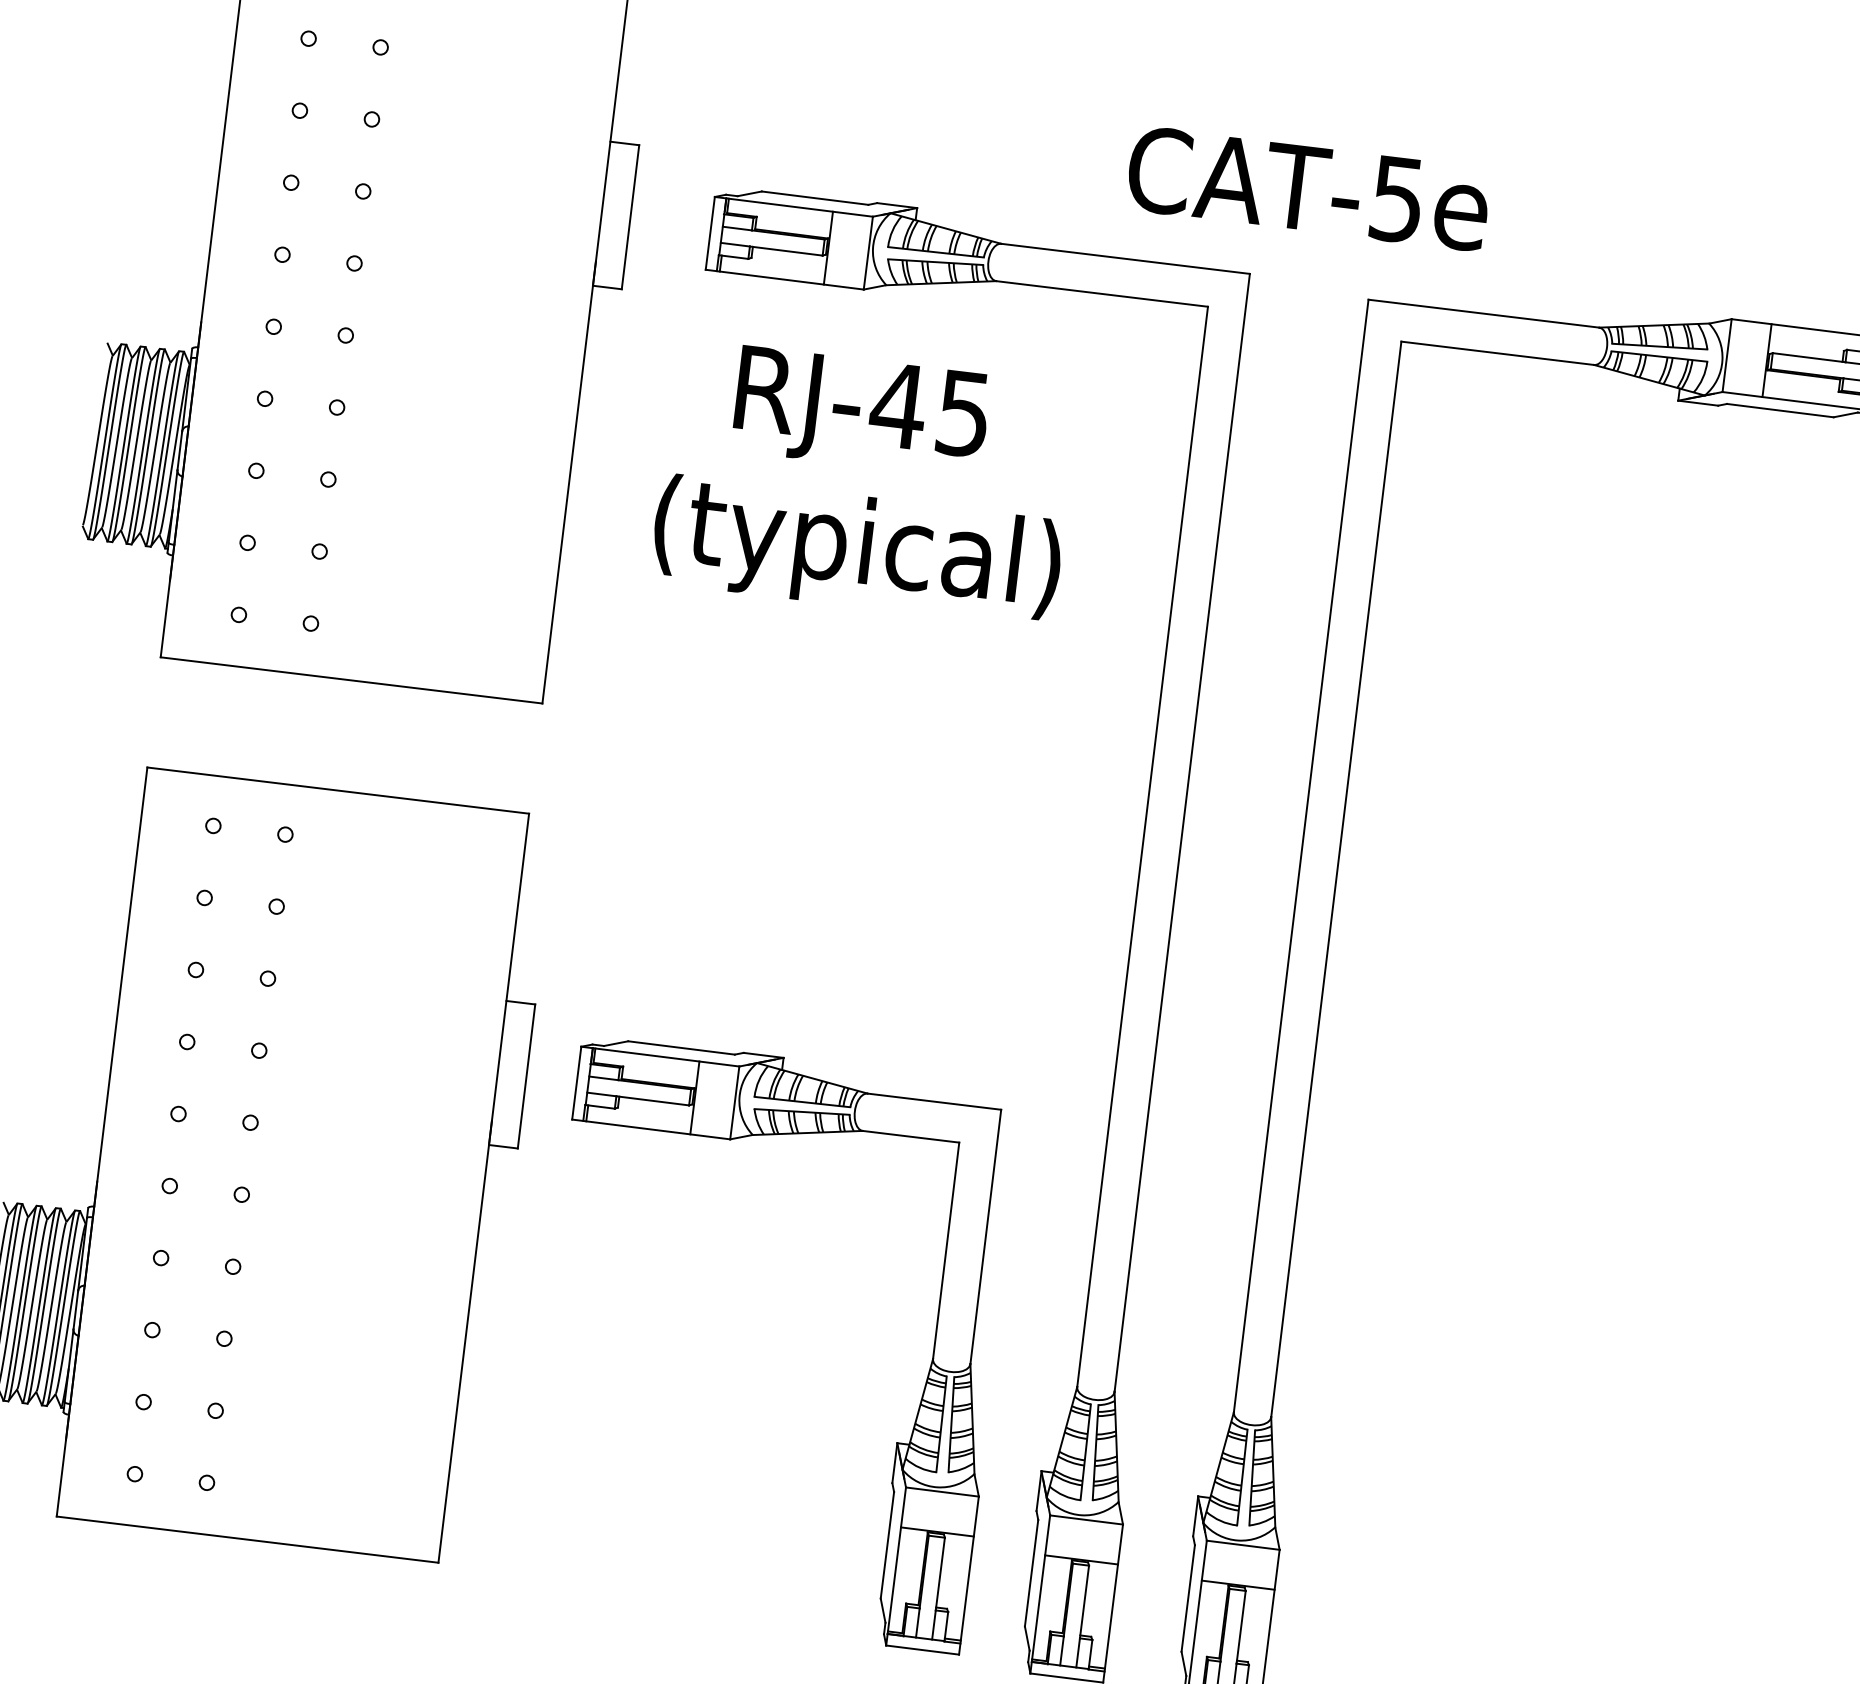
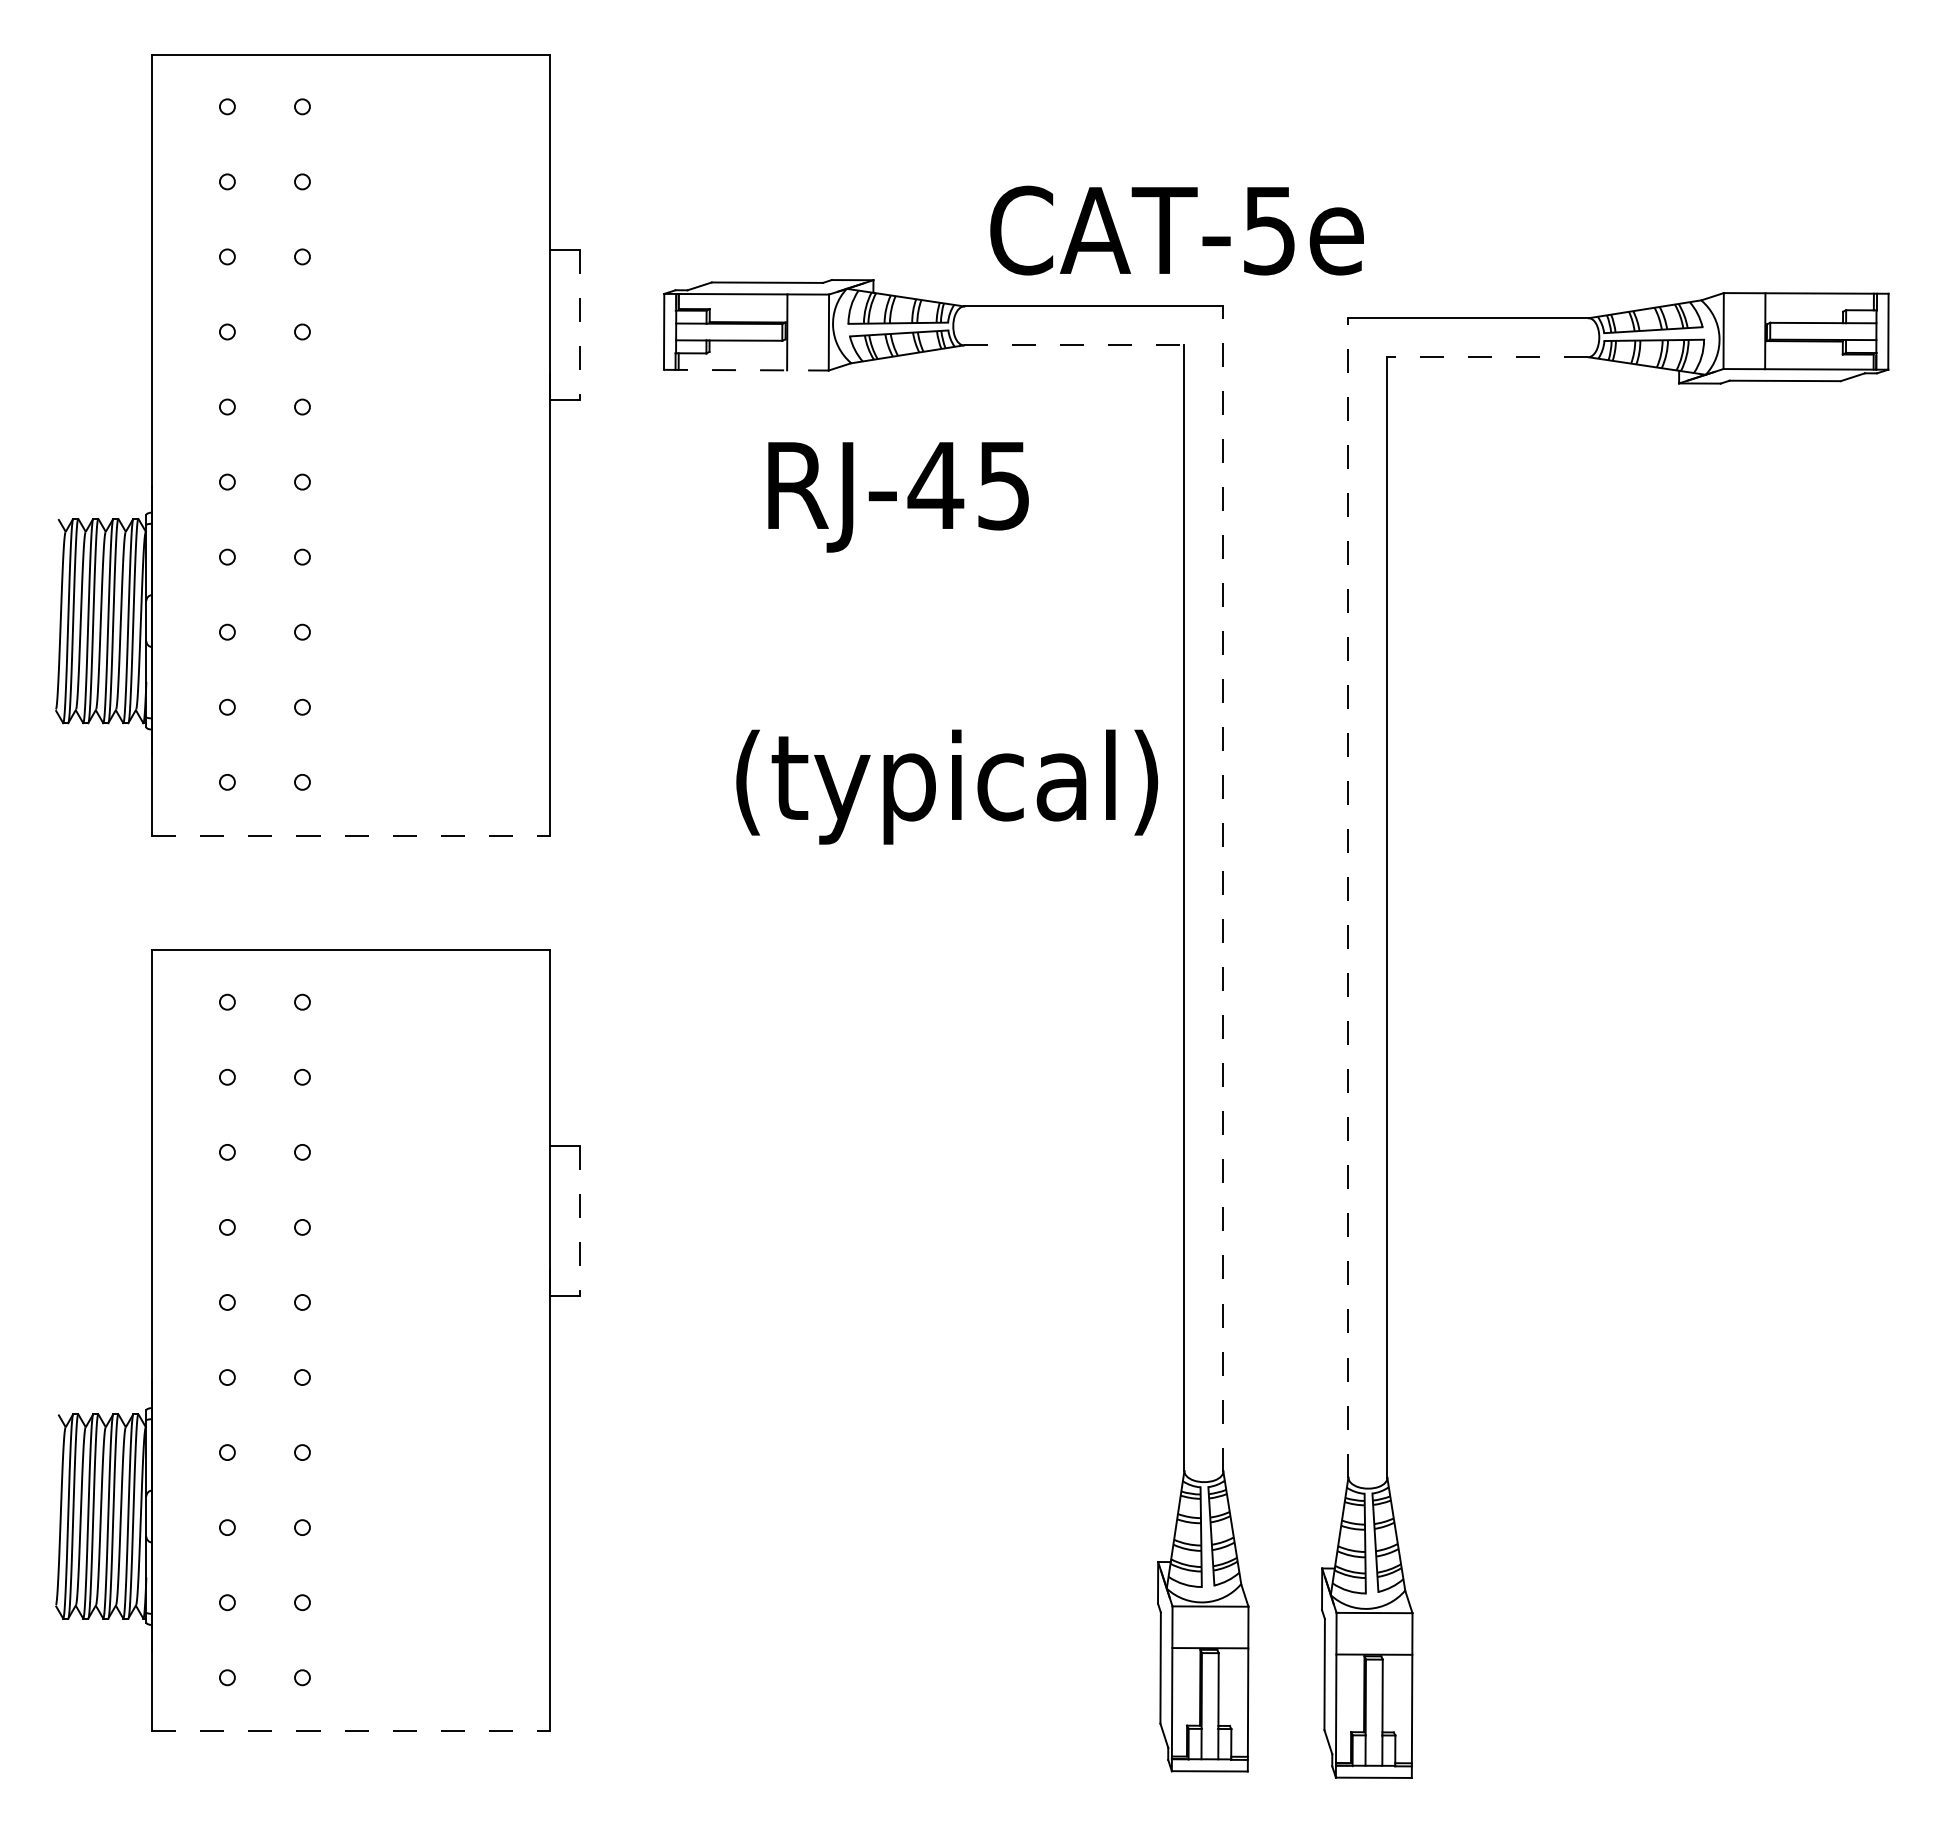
text: (1308, 188) -> (1176, 230), moved
line: (630, 217) -> (580, 325), solid -> dashed
line: (784, 279) -> (746, 370), solid -> dashed
line: (1102, 294) -> (1074, 345), solid -> dashed
line: (1497, 353) -> (1487, 357), solid -> dashed
text: (861, 412) -> (898, 497), moved
text: (857, 550) -> (947, 786), moved
line: (351, 680) -> (351, 835), solid -> dashed
line: (1182, 833) -> (1223, 889), solid -> dashed
line: (1301, 855) -> (1348, 897), solid -> dashed
line: (526, 1077) -> (580, 1221), solid -> dashed
part: (924, 1384) -> (1027, 1487), removed
line: (247, 1540) -> (351, 1731), solid -> dashed

